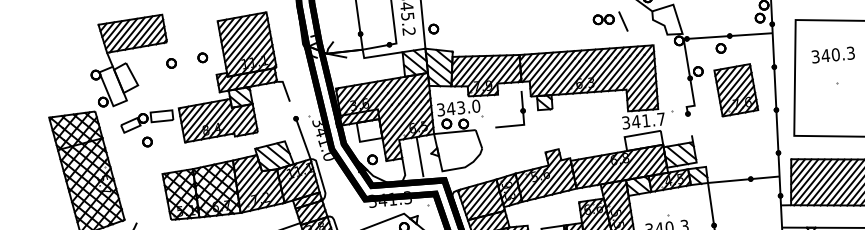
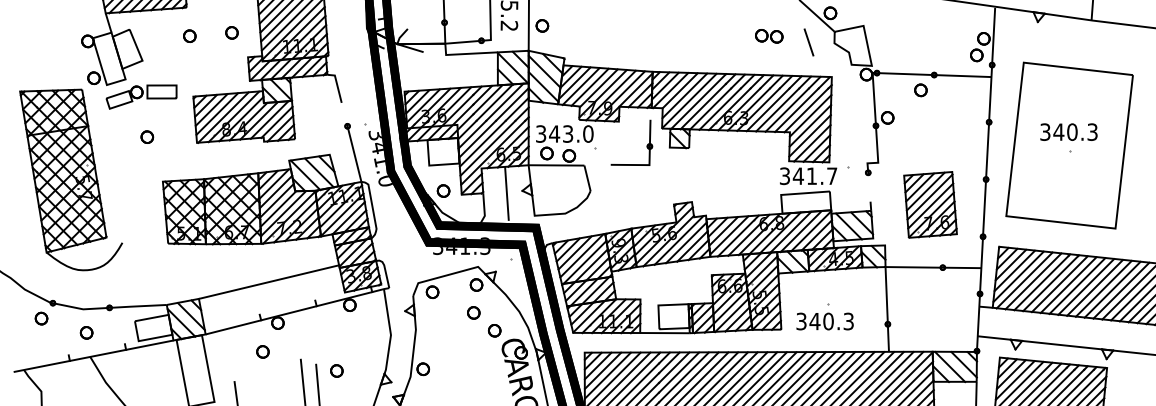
line: (623, 21) -> (808, 42), moved
text: (832, 54) -> (1068, 131), moved
part: (736, 90) -> (930, 204), moved
part: (147, 121) -> (141, 96), moved

